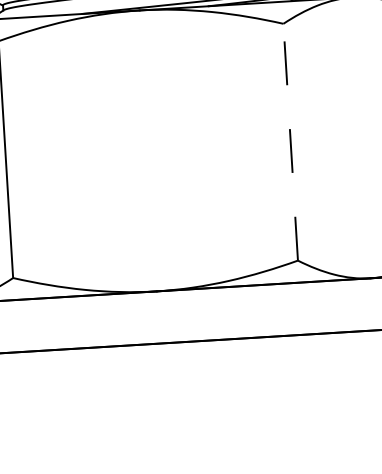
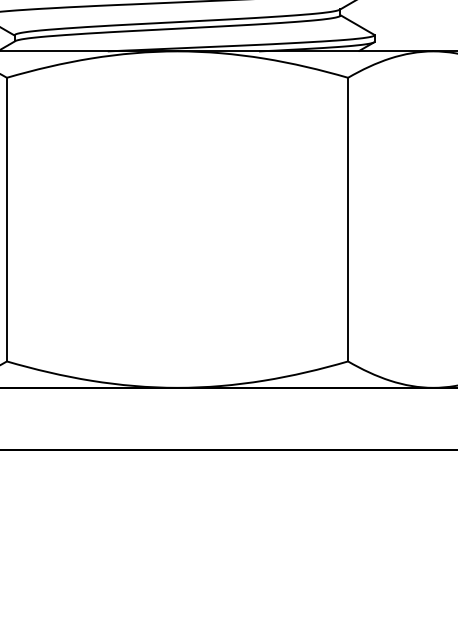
line: (291, 142) -> (348, 219), dashed -> solid

